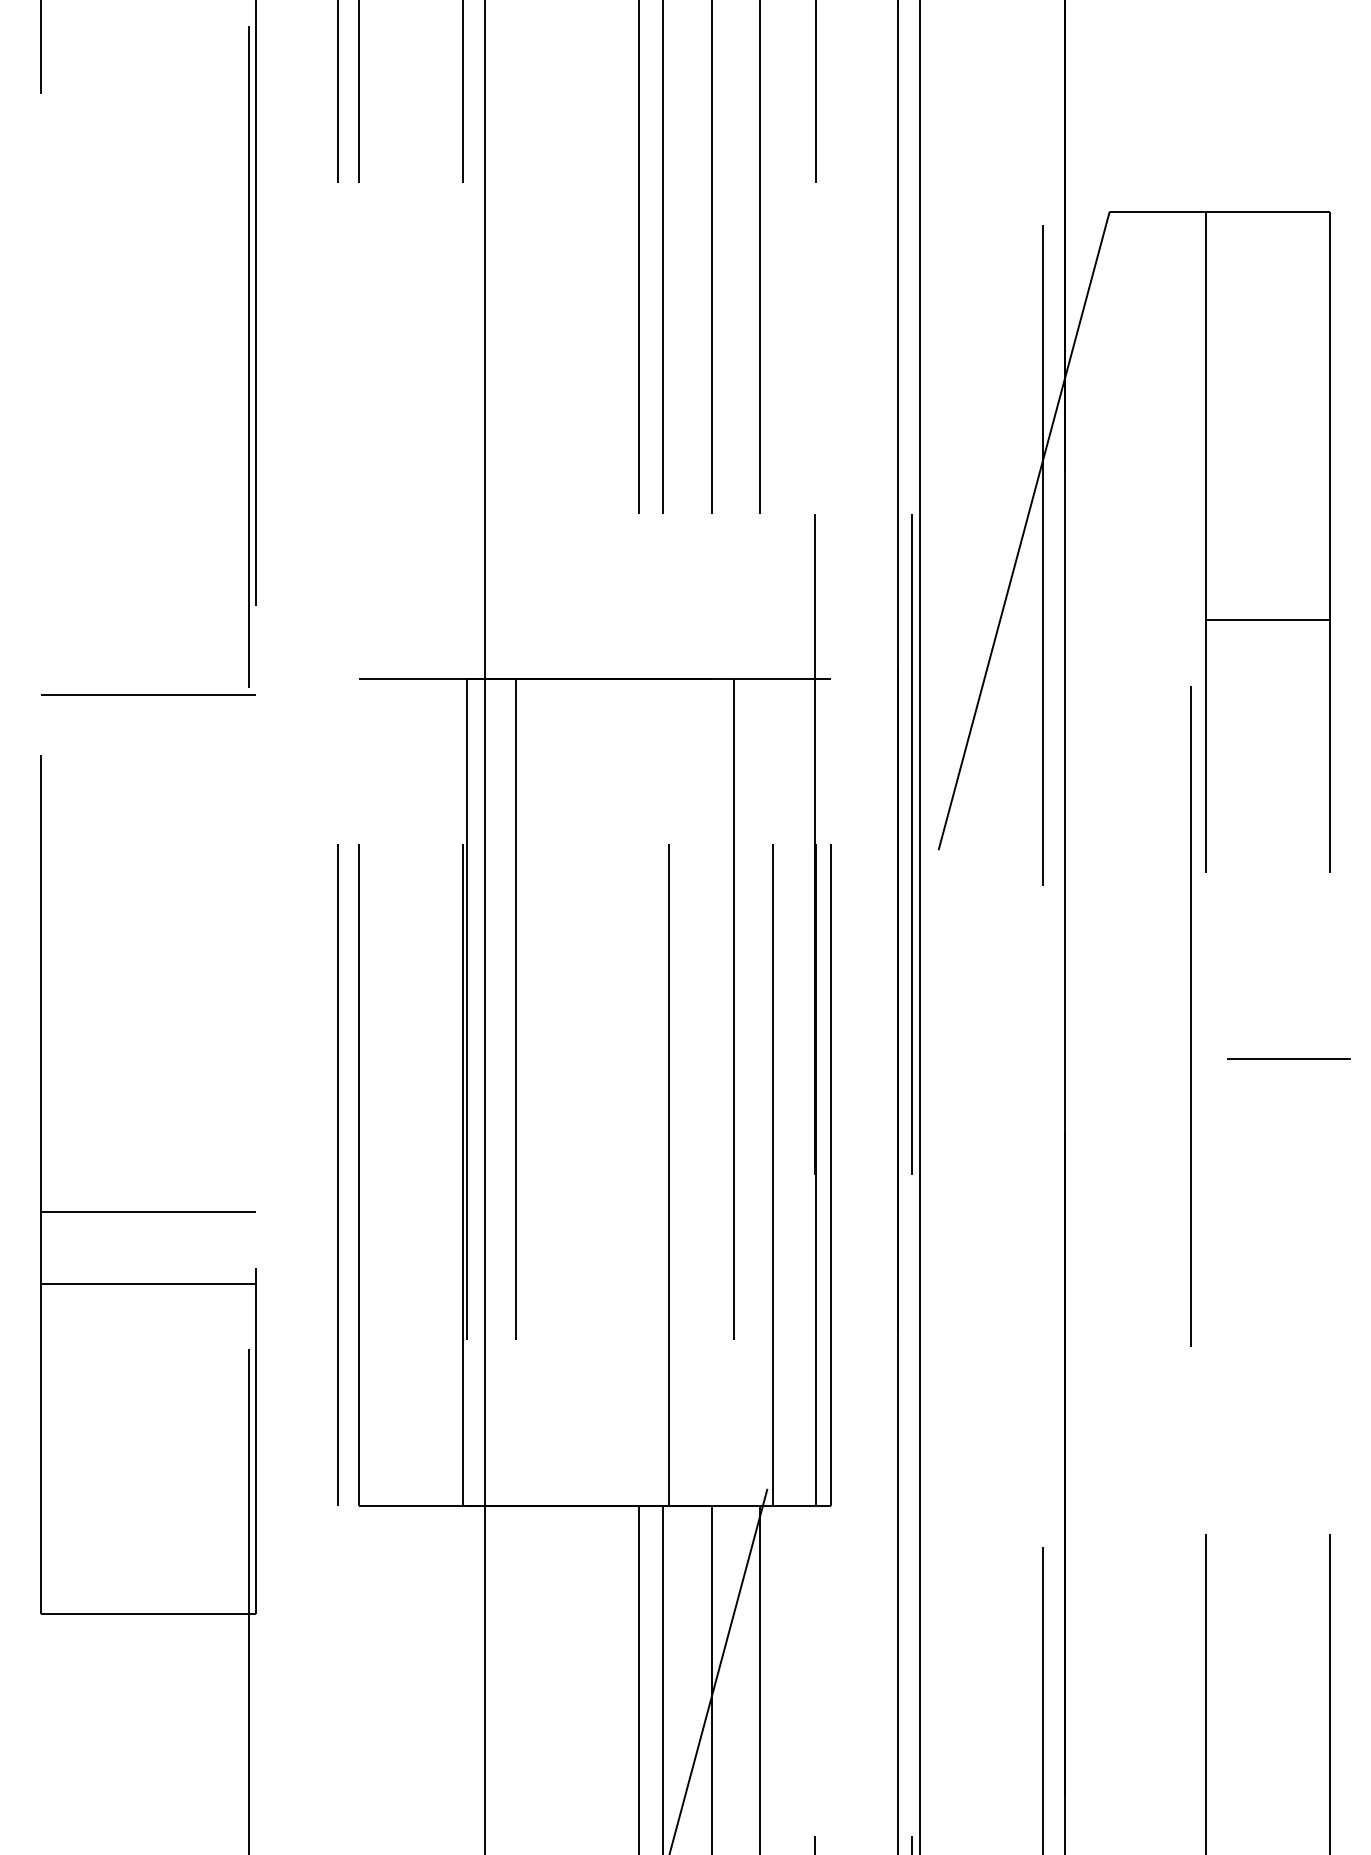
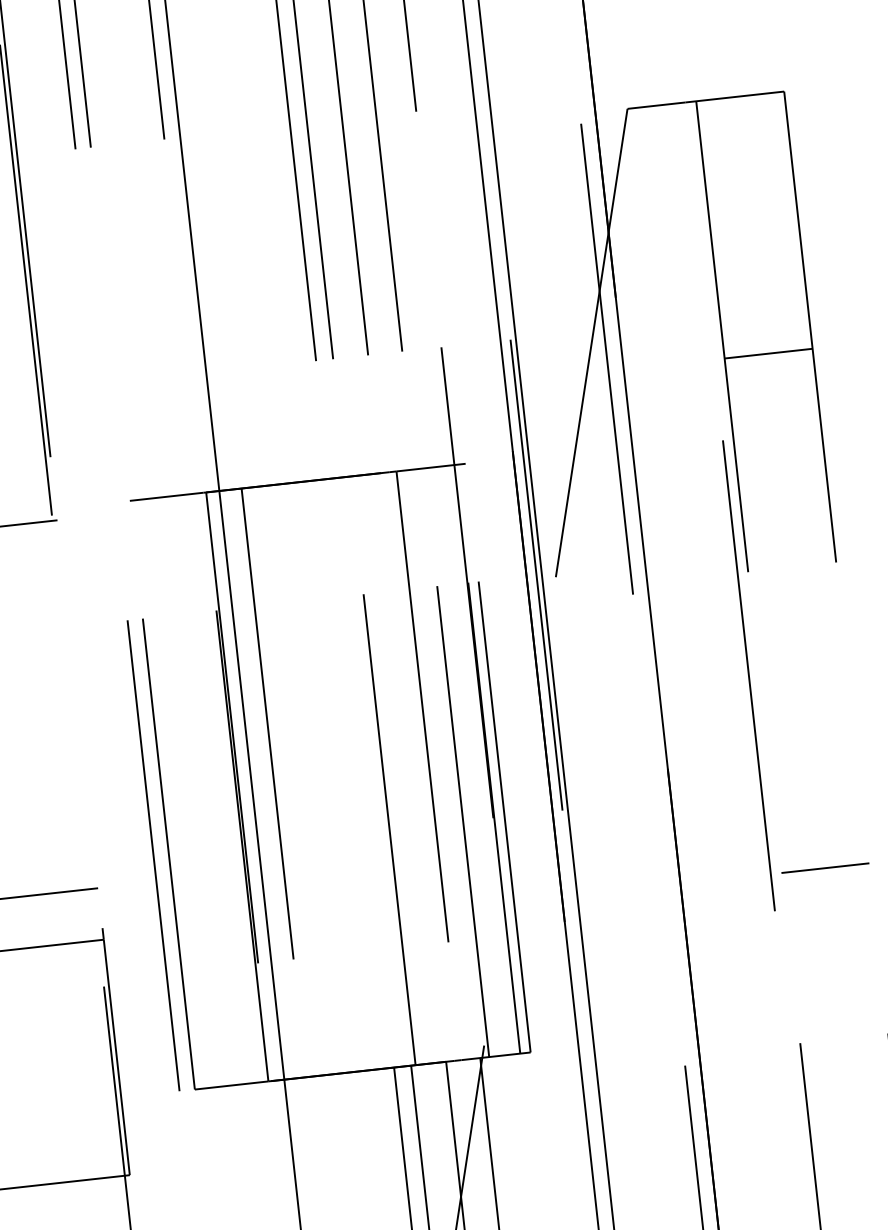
line: (1267, 619) -> (768, 353), moved
line: (1288, 1058) -> (825, 867), moved

